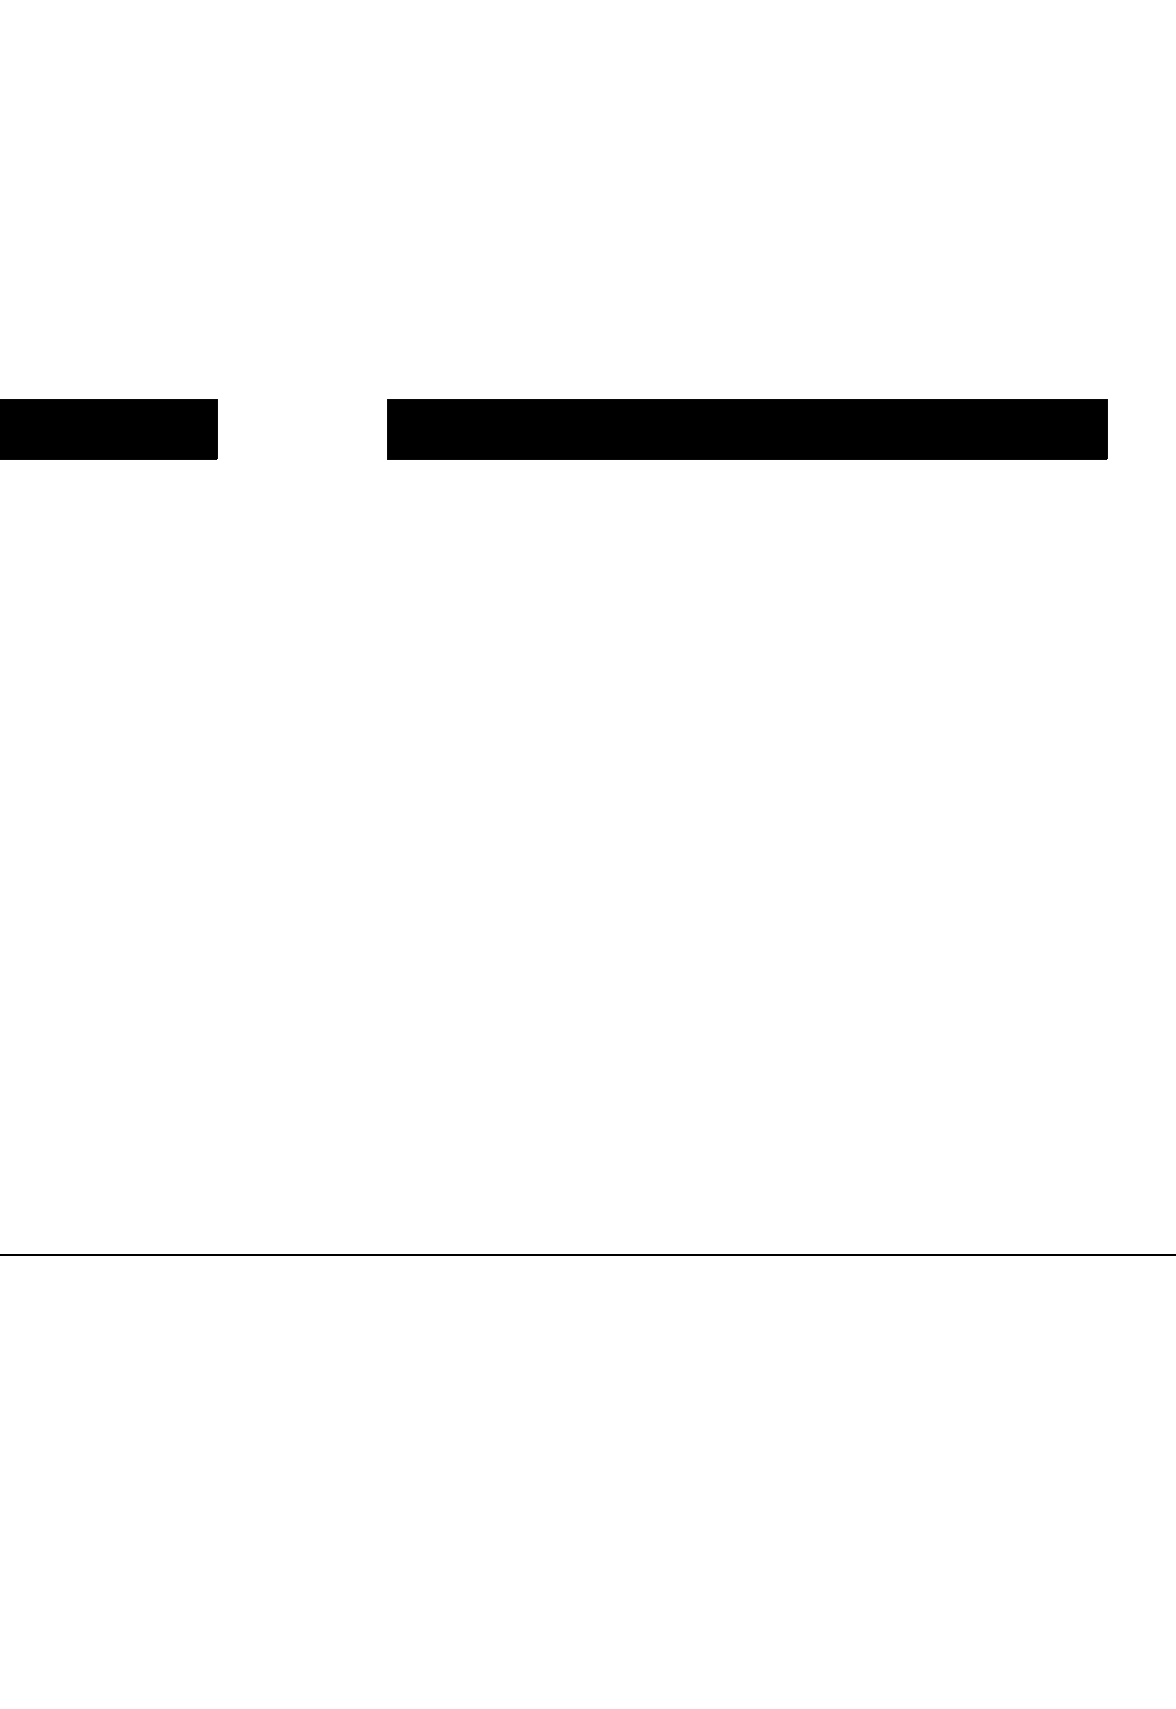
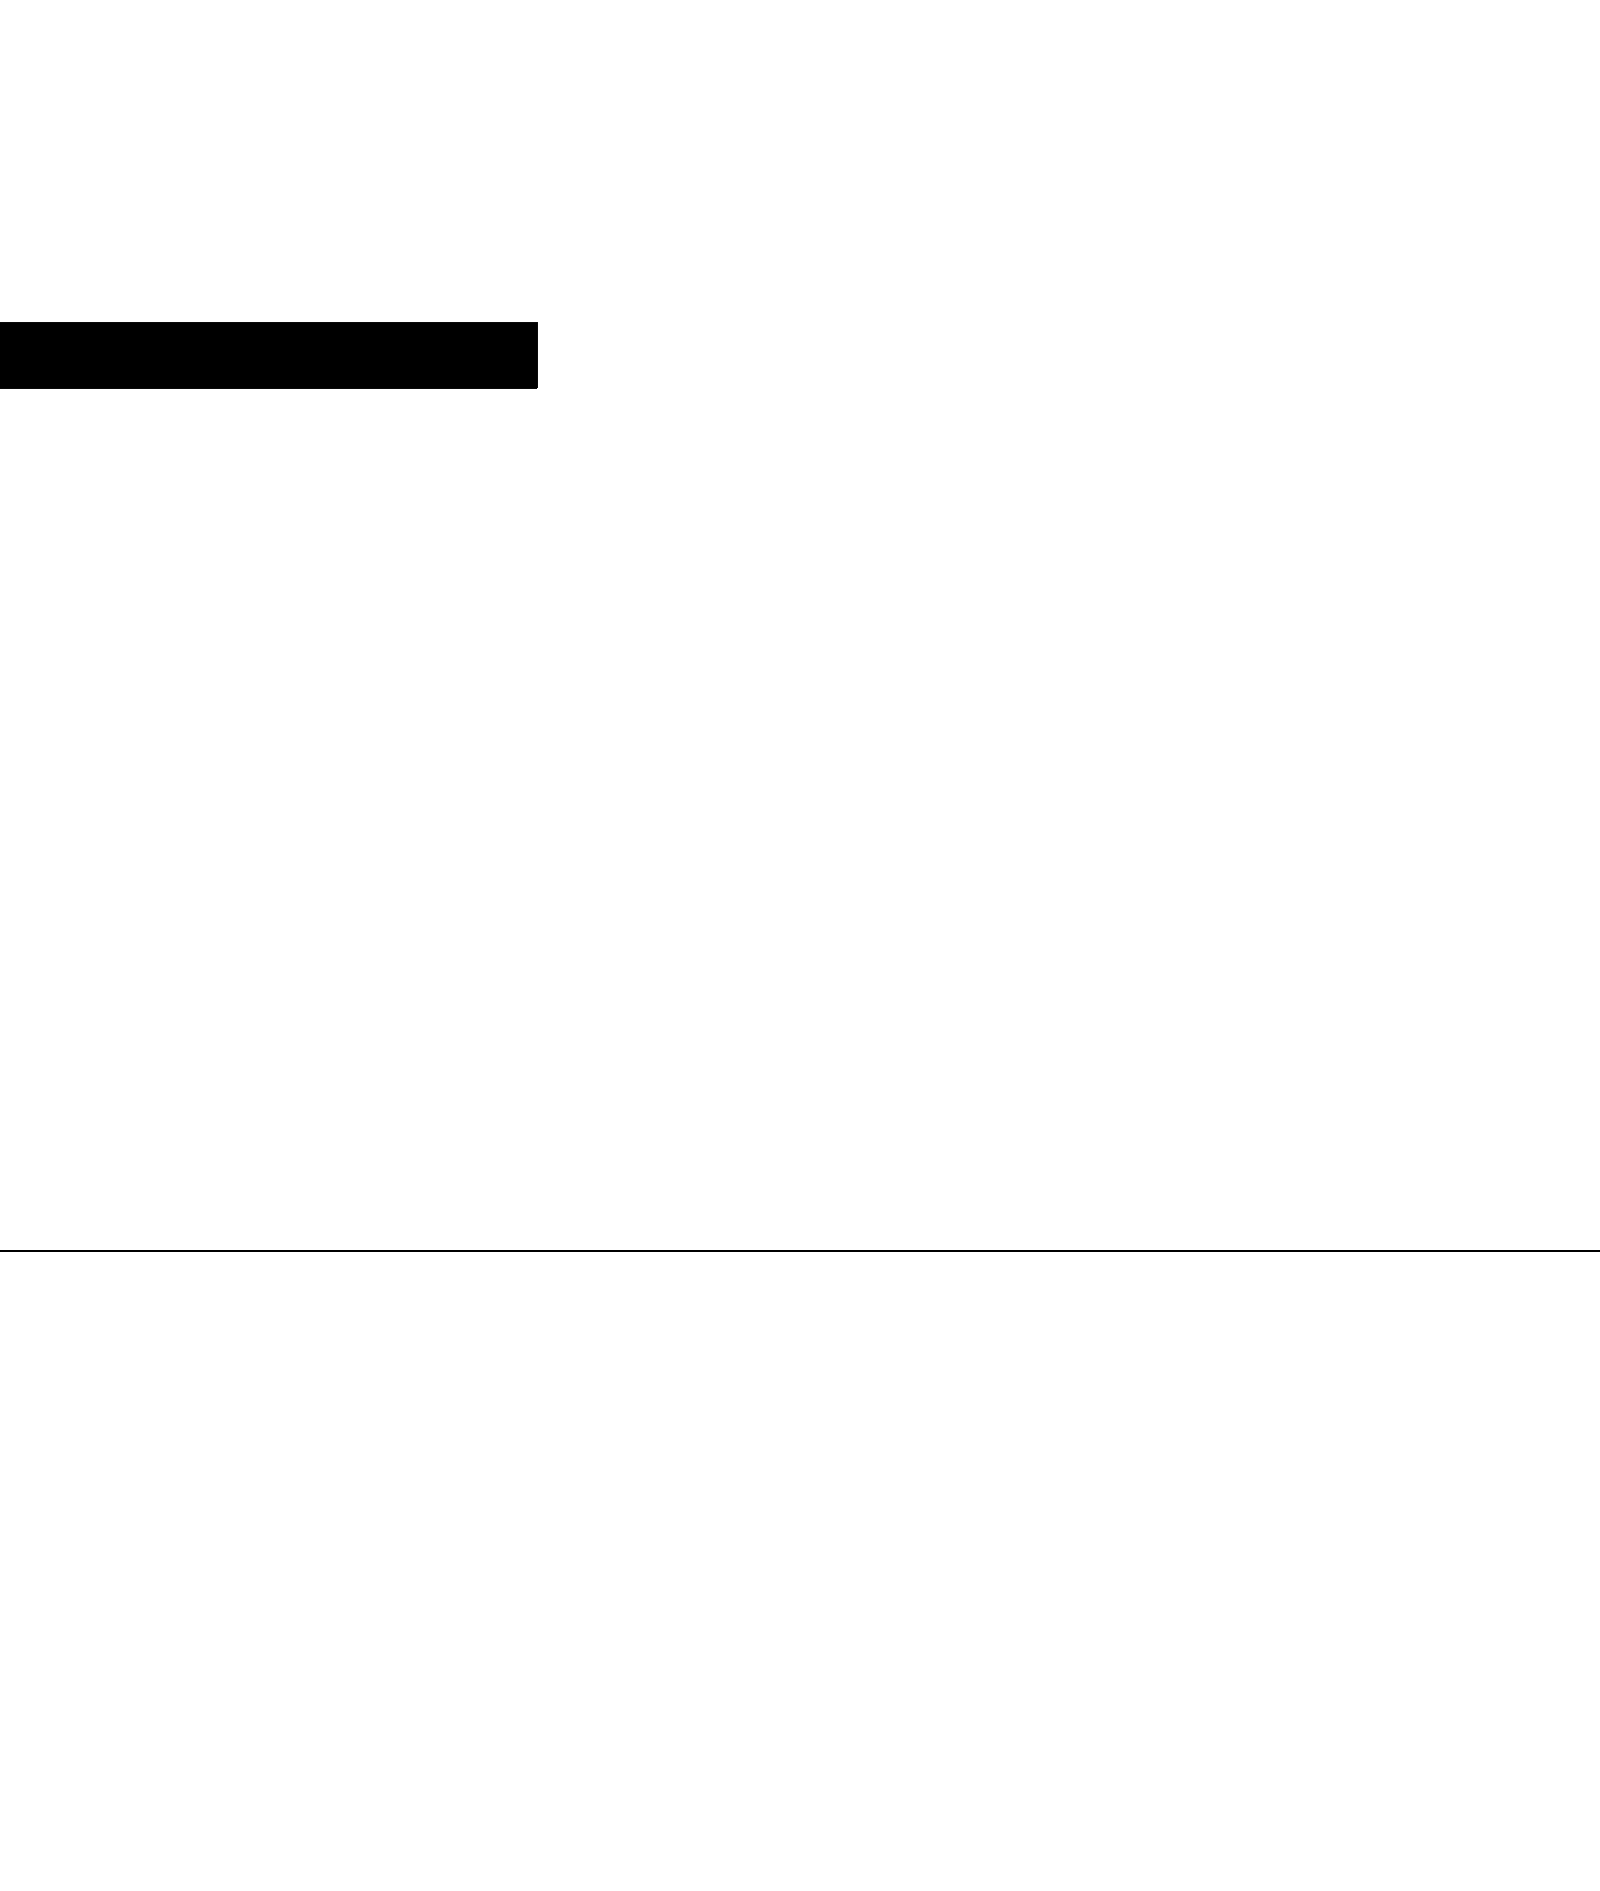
part: (746, 429) -> (1112, 355), removed

